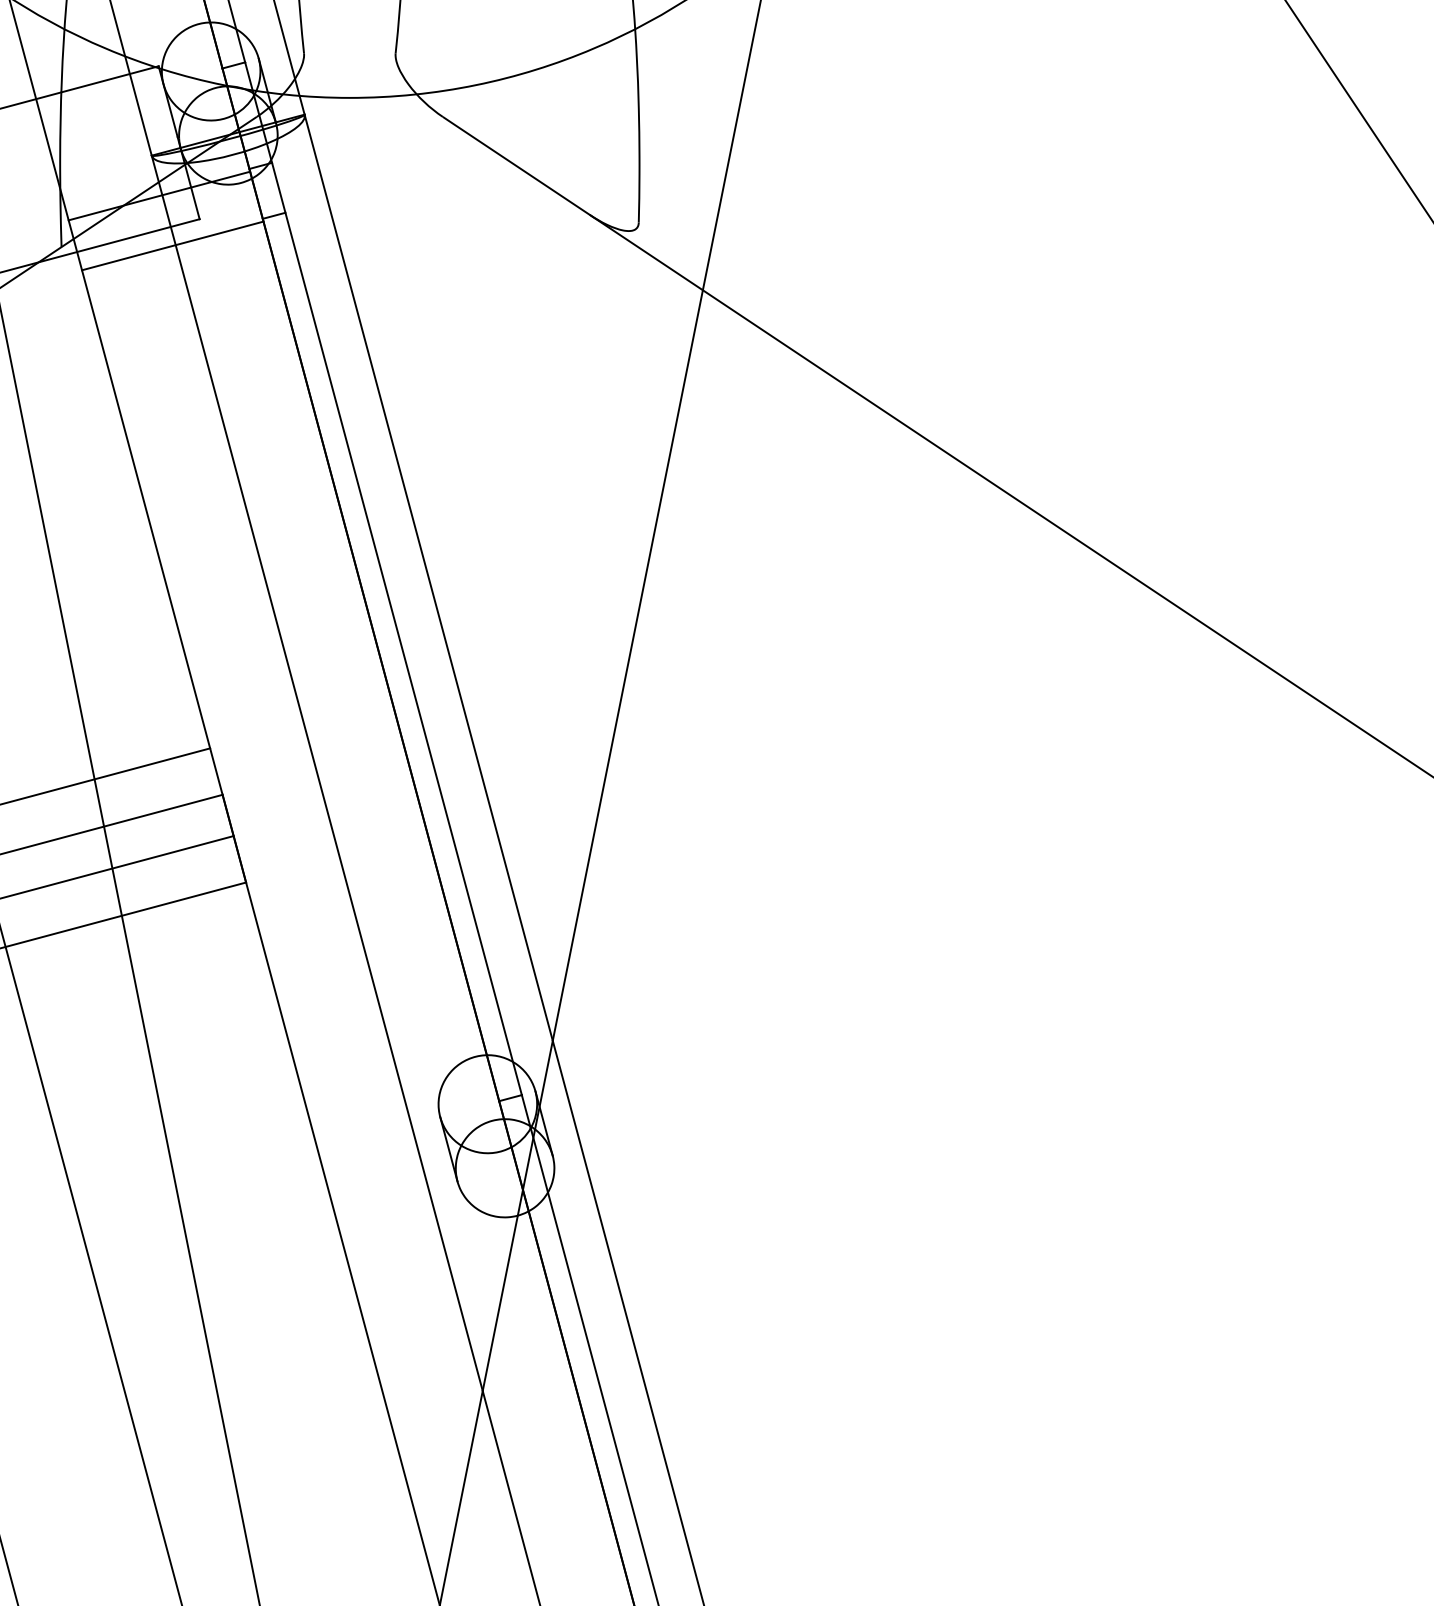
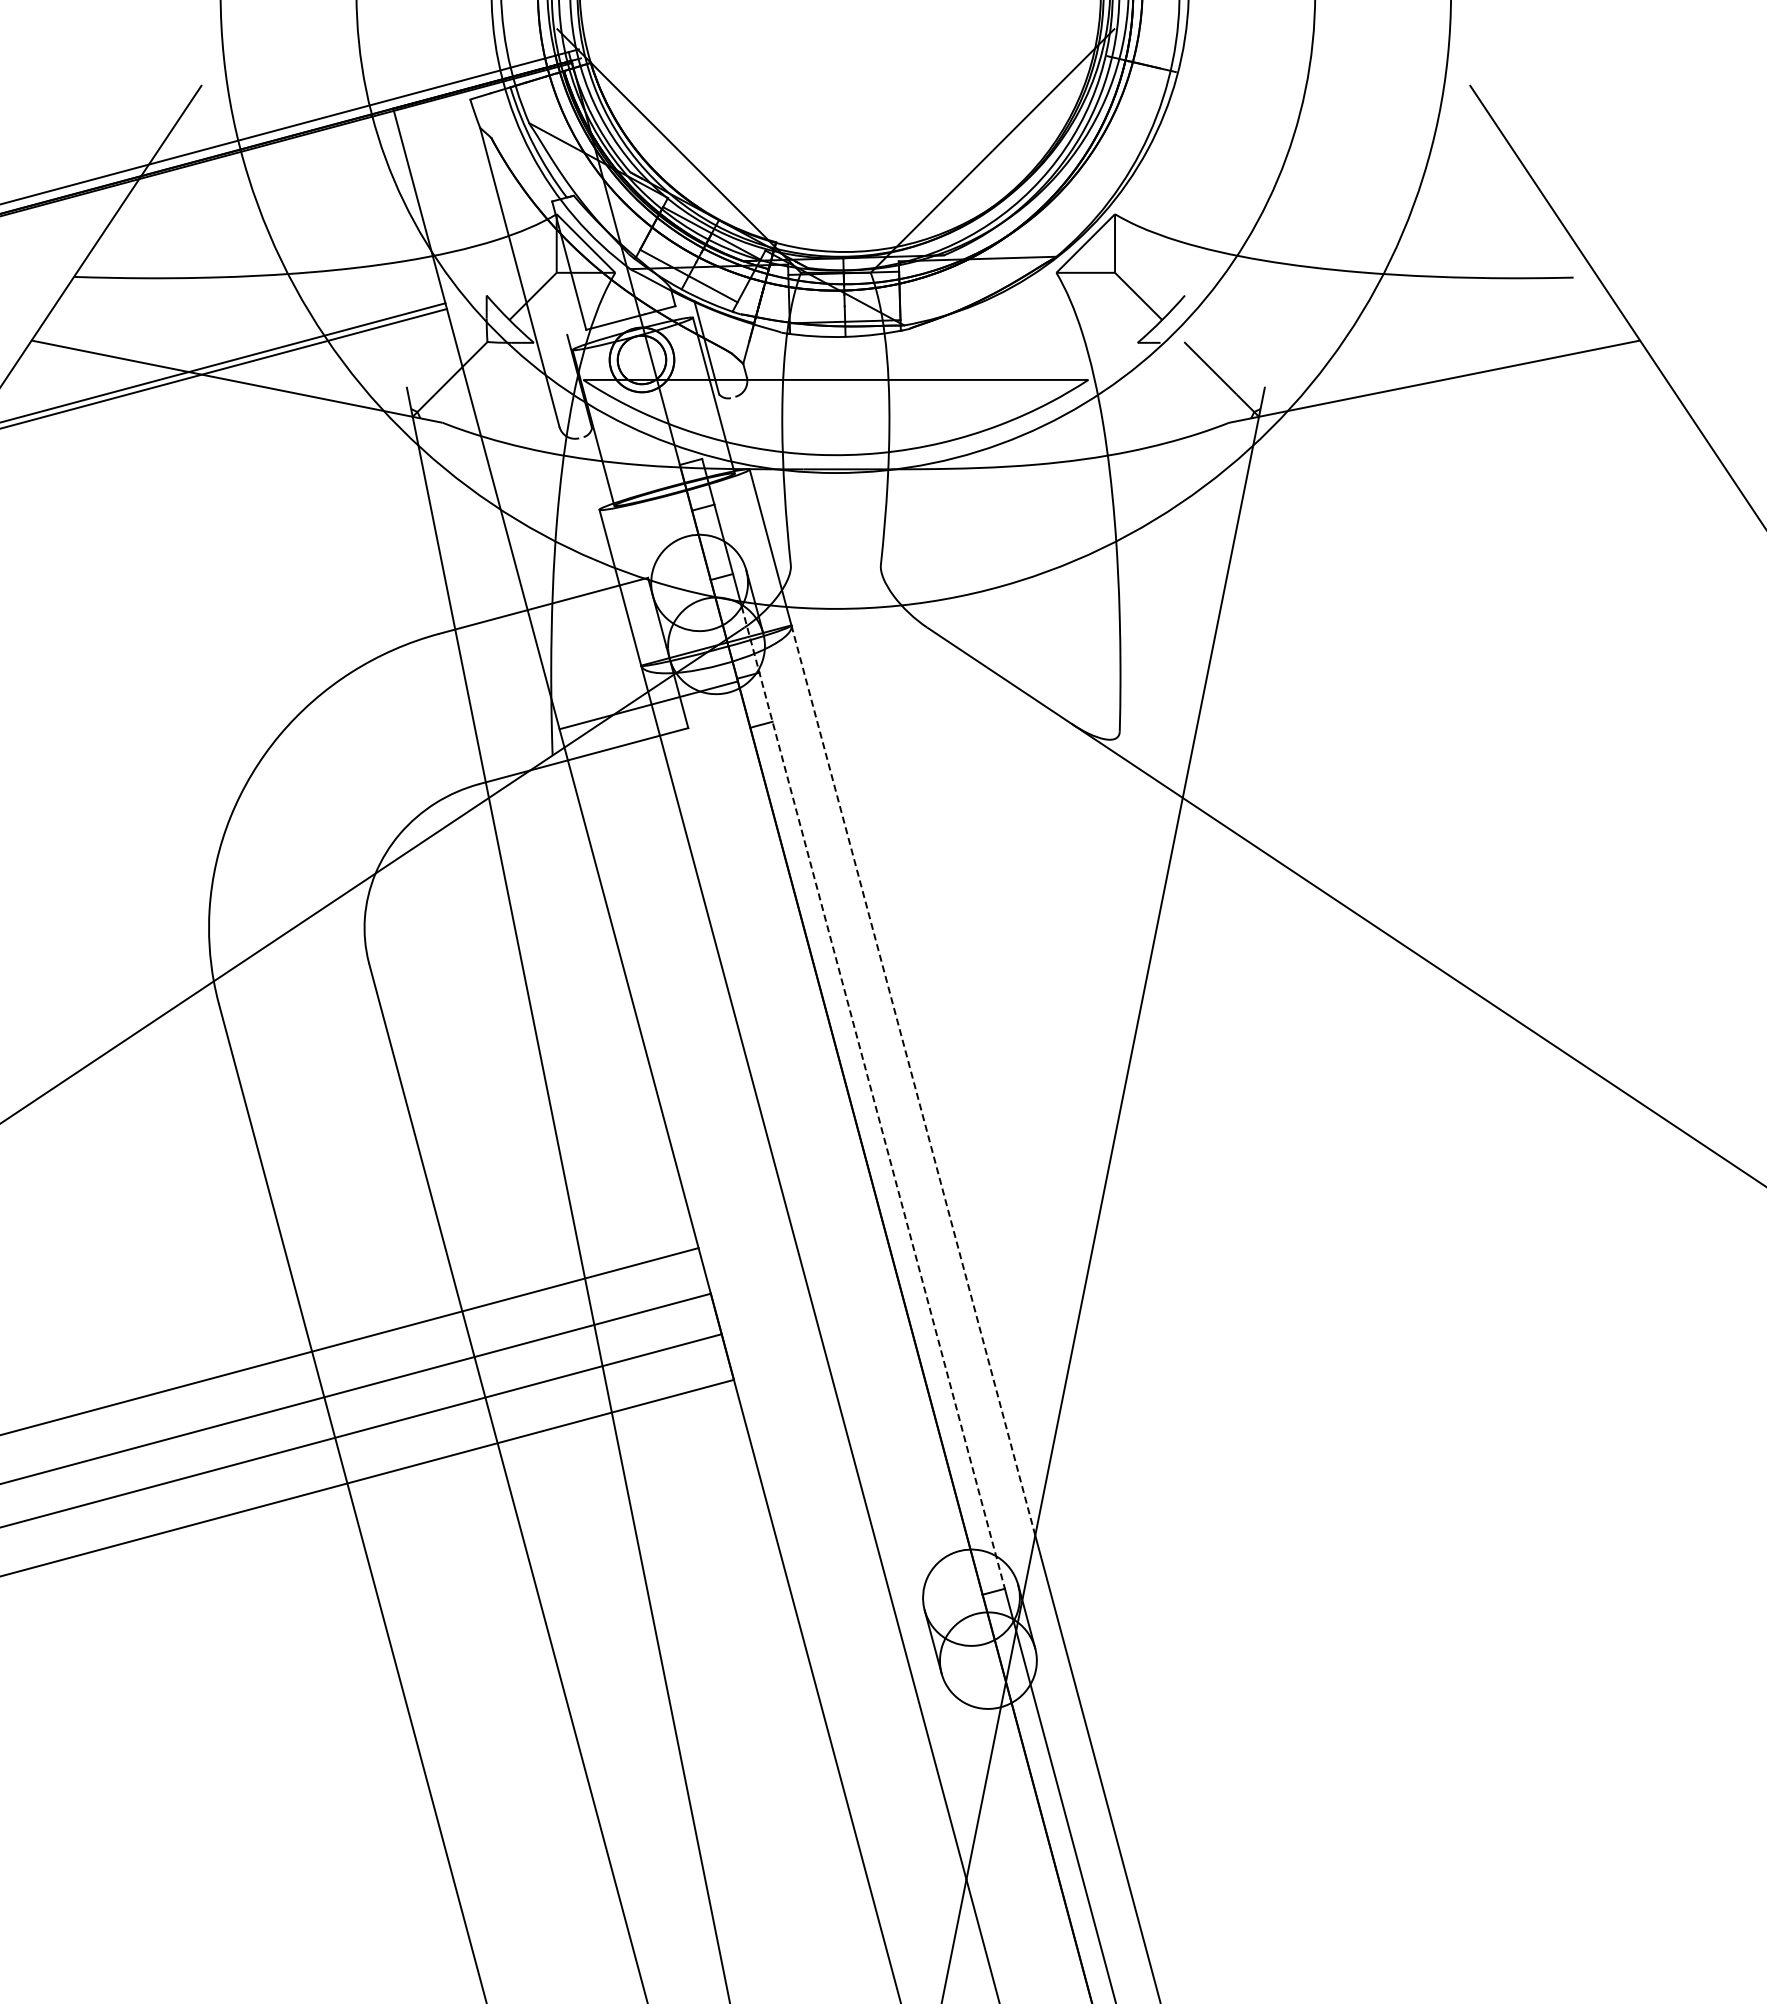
line: (172, 246) -> (661, 754), removed
line: (428, 576) -> (913, 1079), solid -> dashed
line: (388, 596) -> (873, 1098), solid -> dashed

